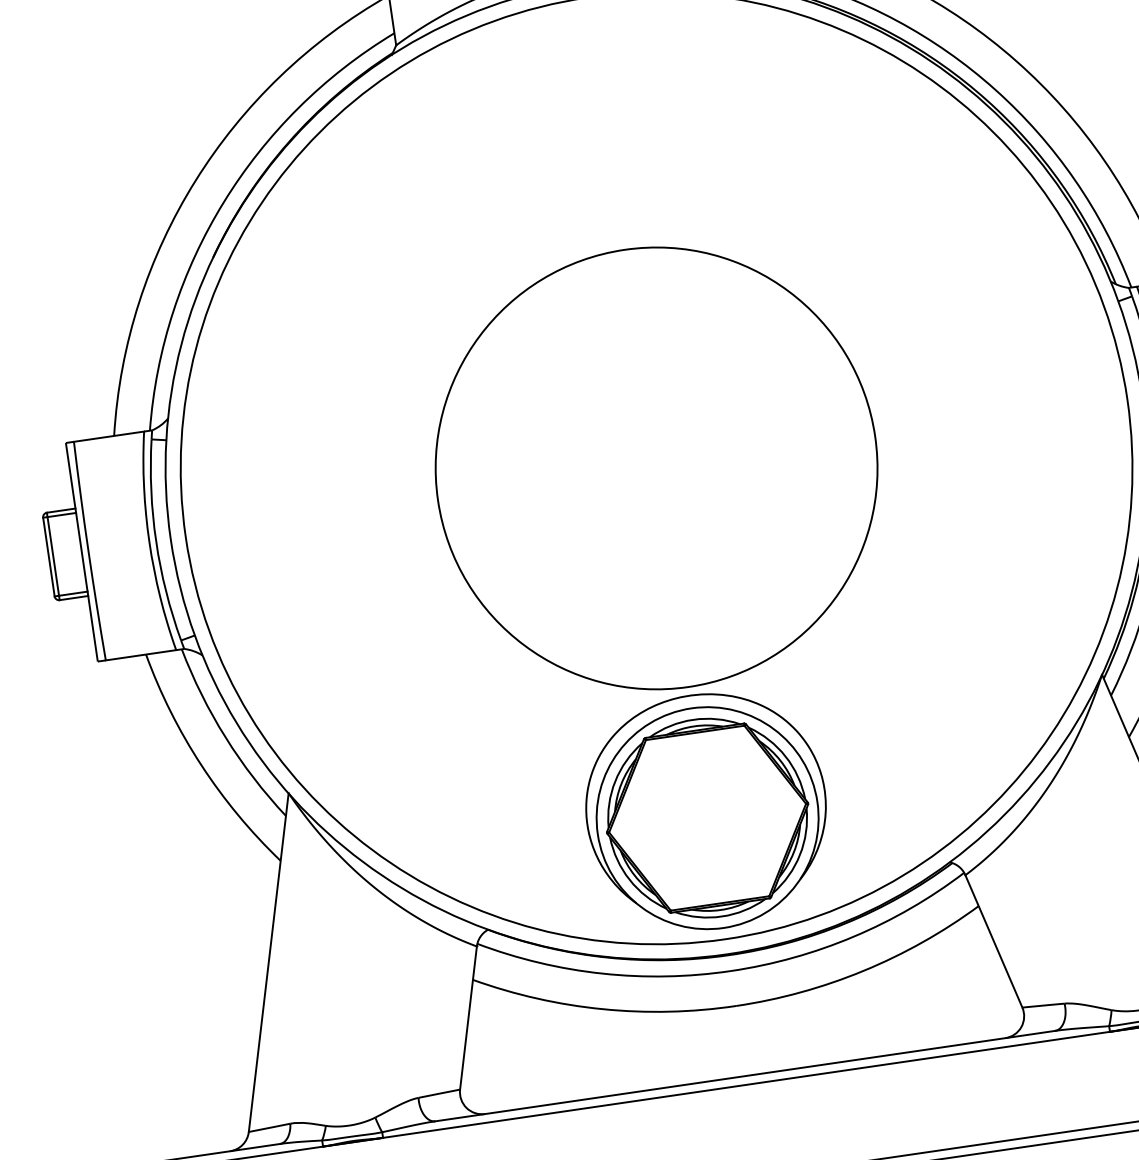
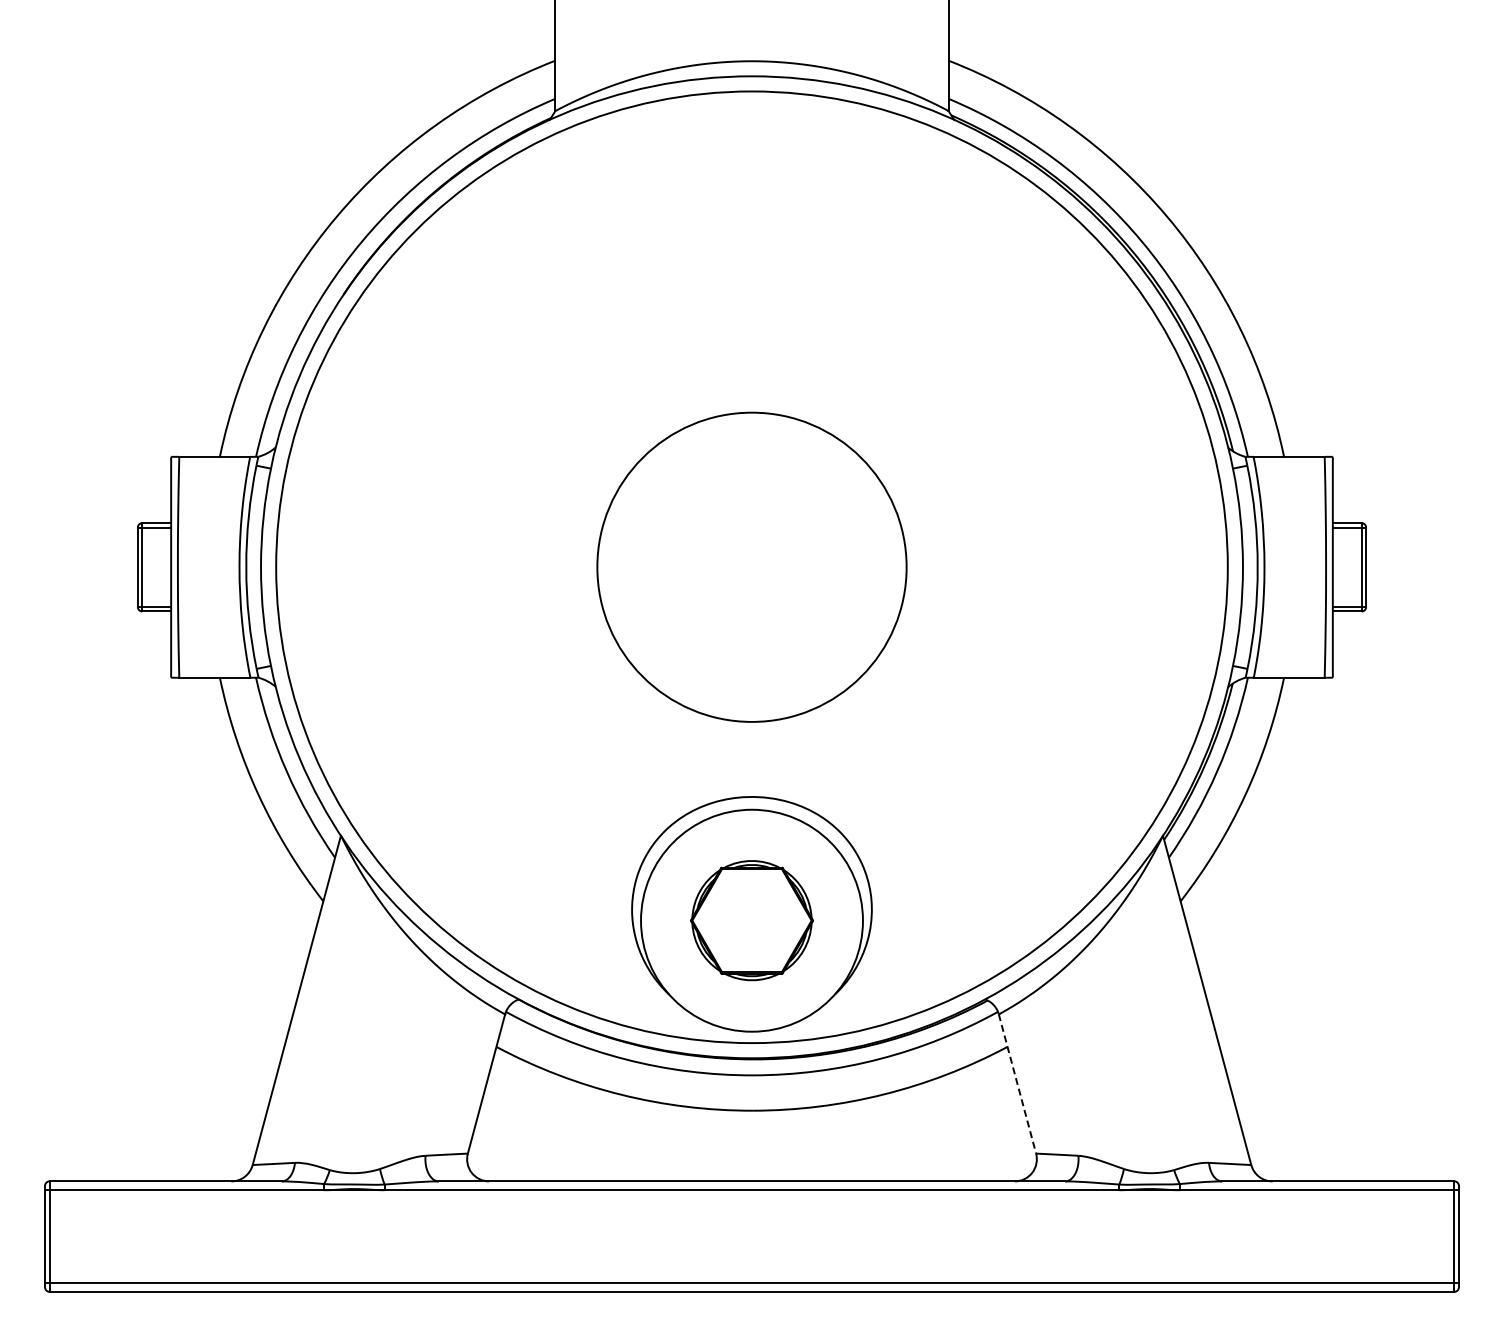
circle: (656, 468) -> (751, 567), size x0.7
part: (707, 818) -> (751, 920), size x0.6
line: (993, 941) -> (1017, 1084), solid -> dashed

